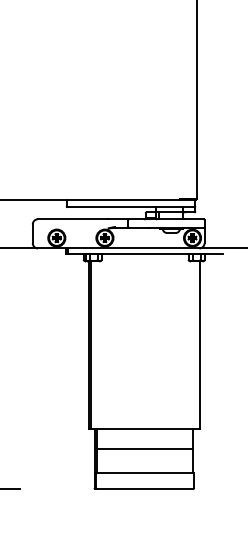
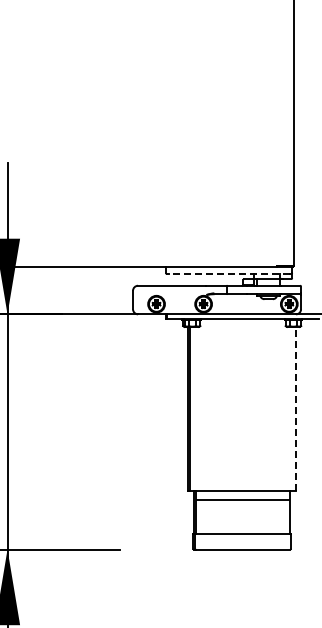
line: (130, 207) -> (228, 274), solid -> dashed
line: (199, 344) -> (296, 408), solid -> dashed
line: (144, 448) -> (242, 500), moved

